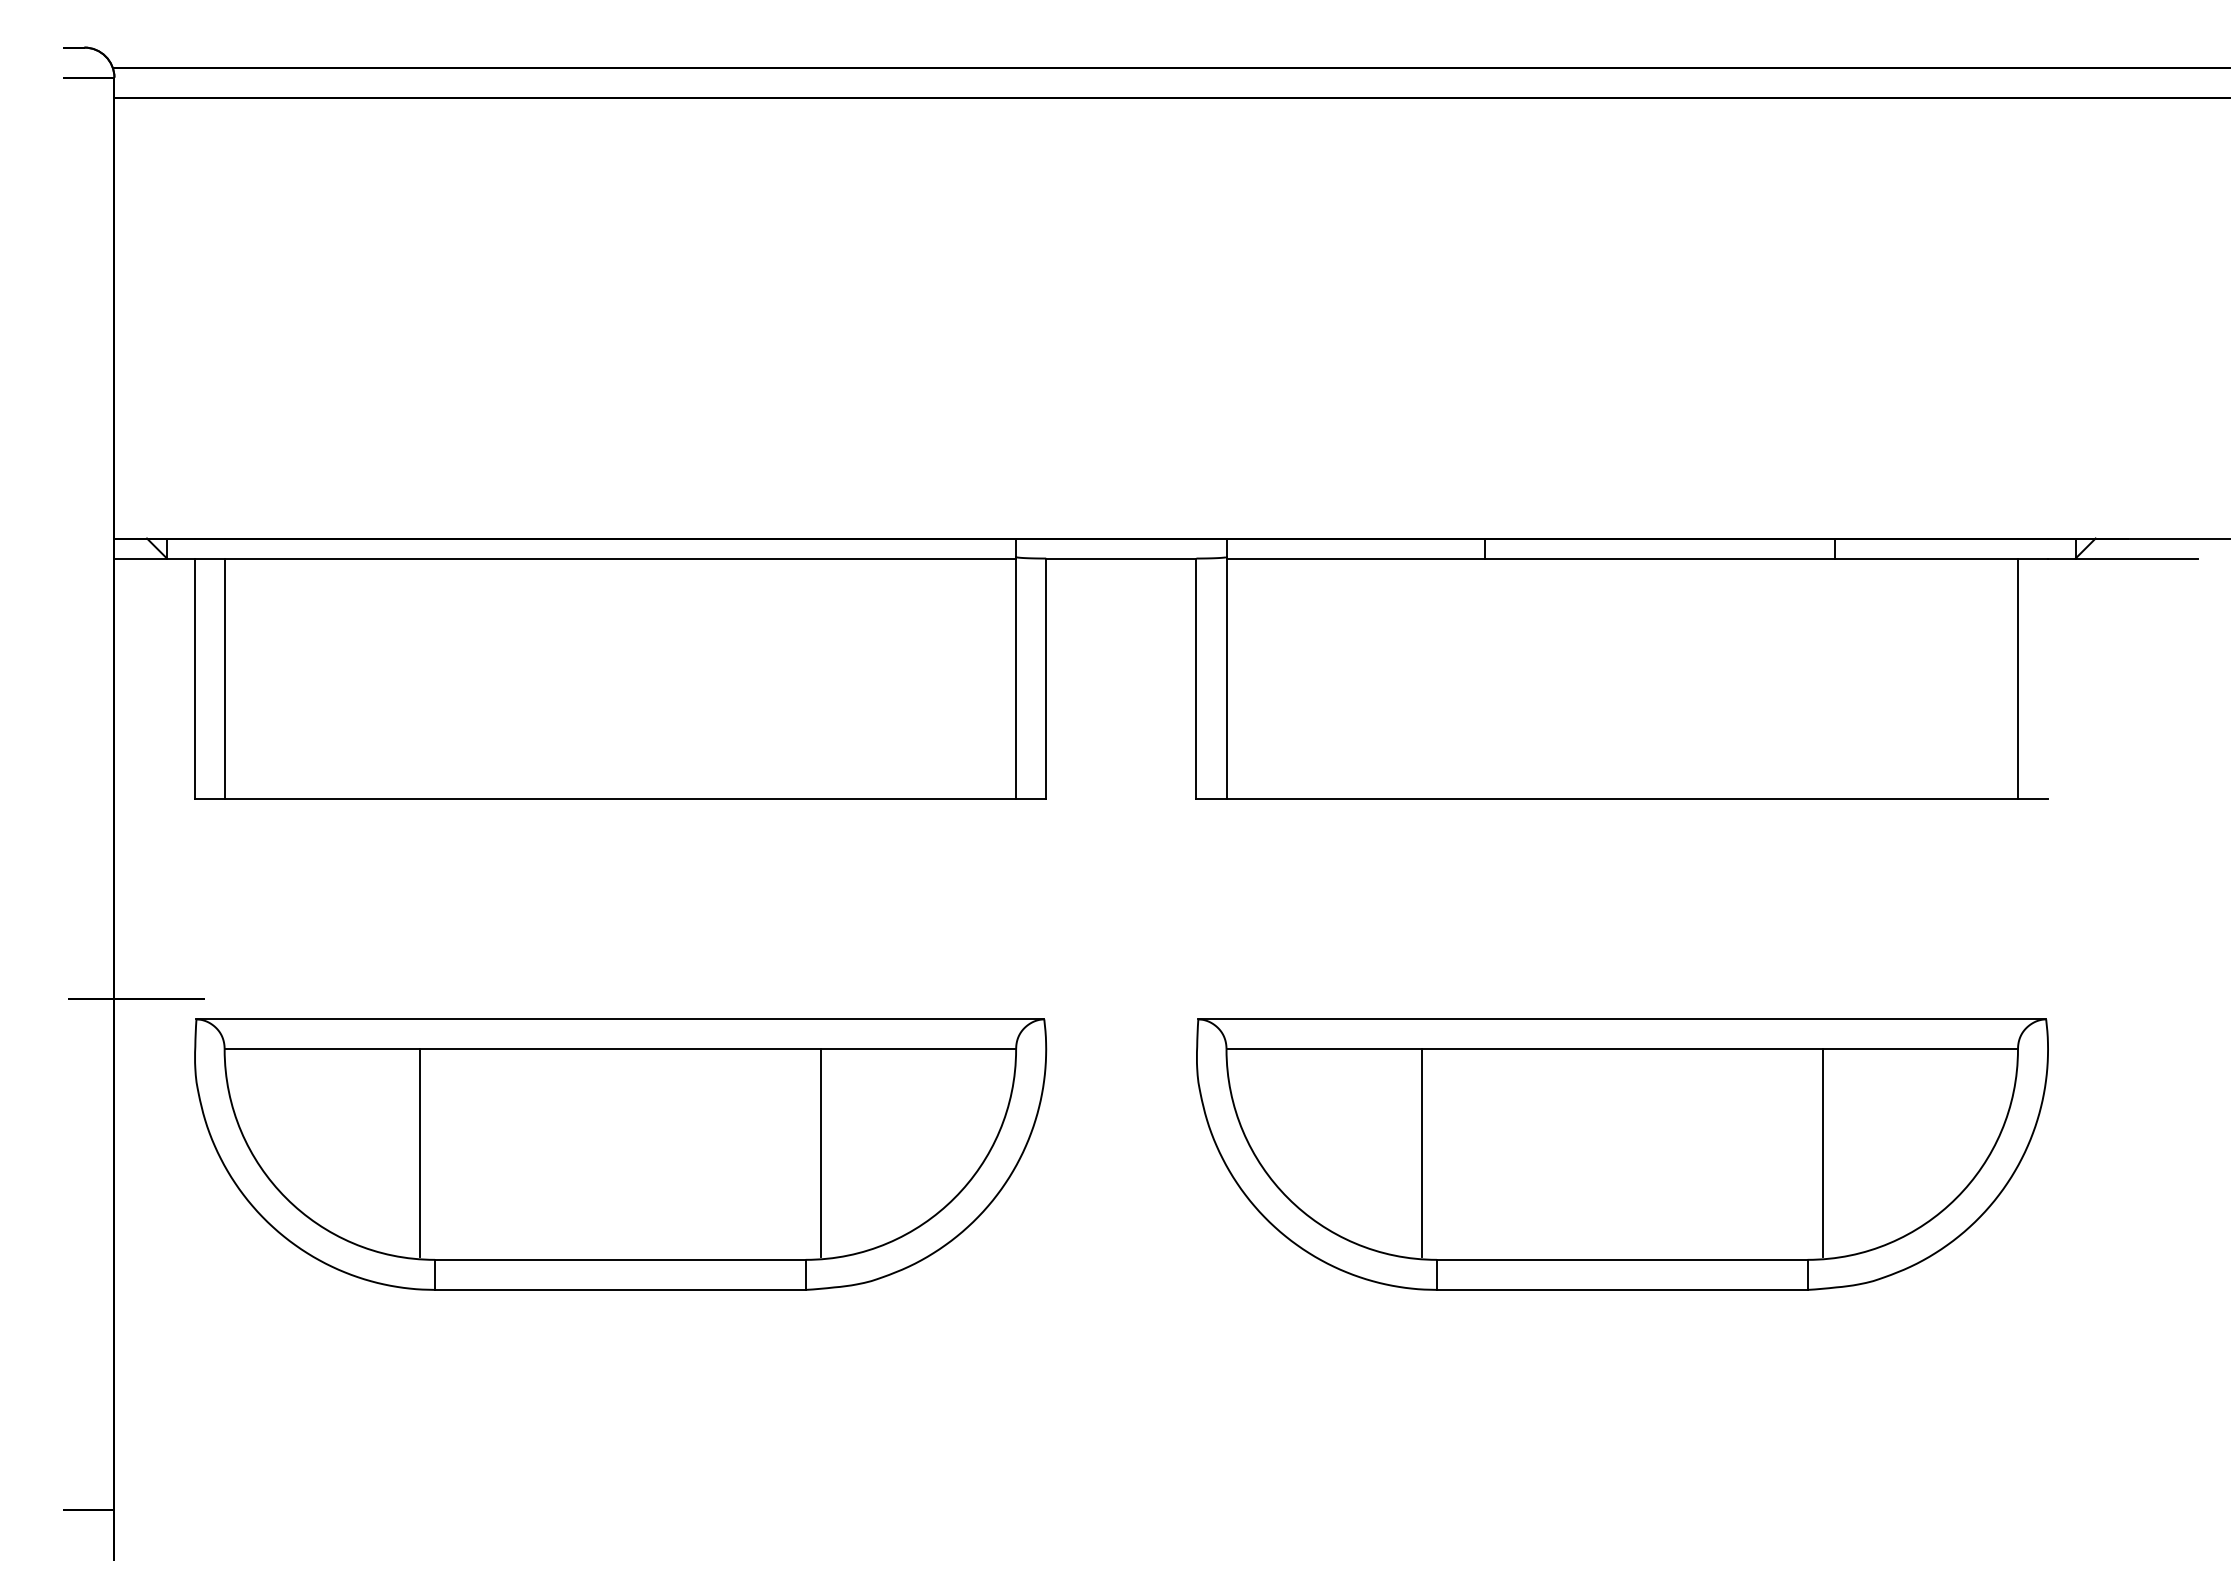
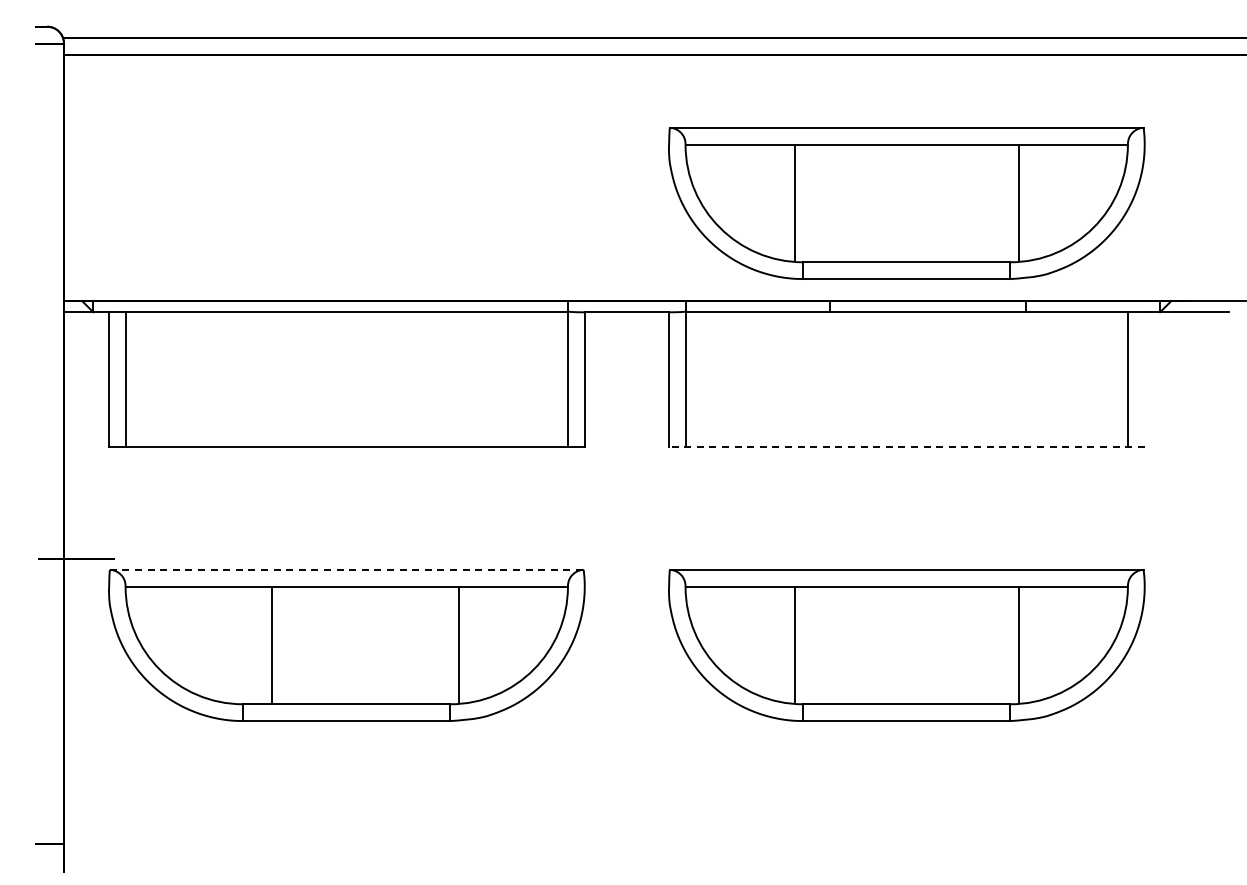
part: (1621, 363) -> (906, 203), added
line: (1621, 798) -> (906, 446), solid -> dashed
line: (619, 1018) -> (346, 569), solid -> dashed
line: (419, 1152) -> (271, 644), moved

